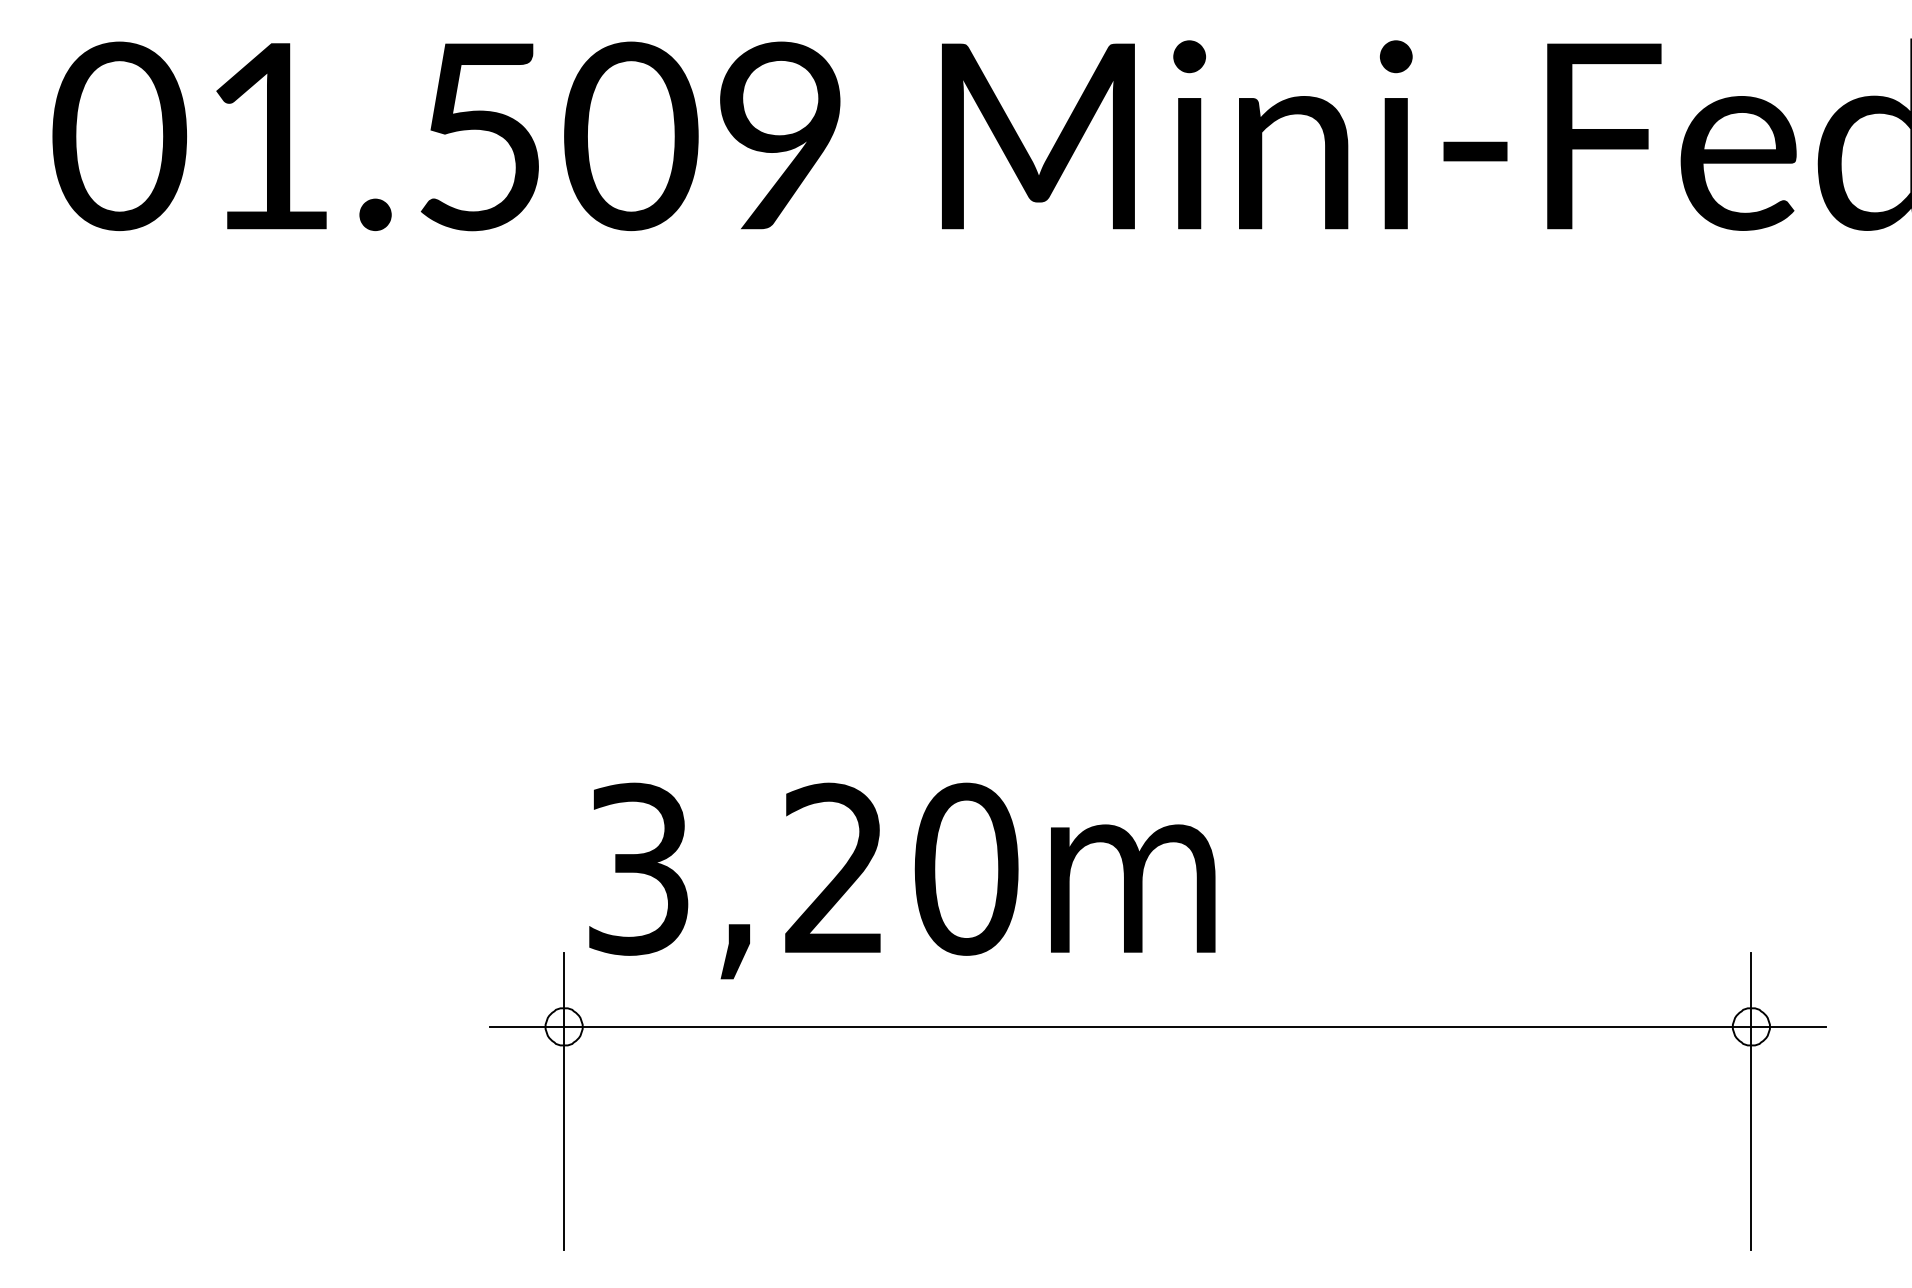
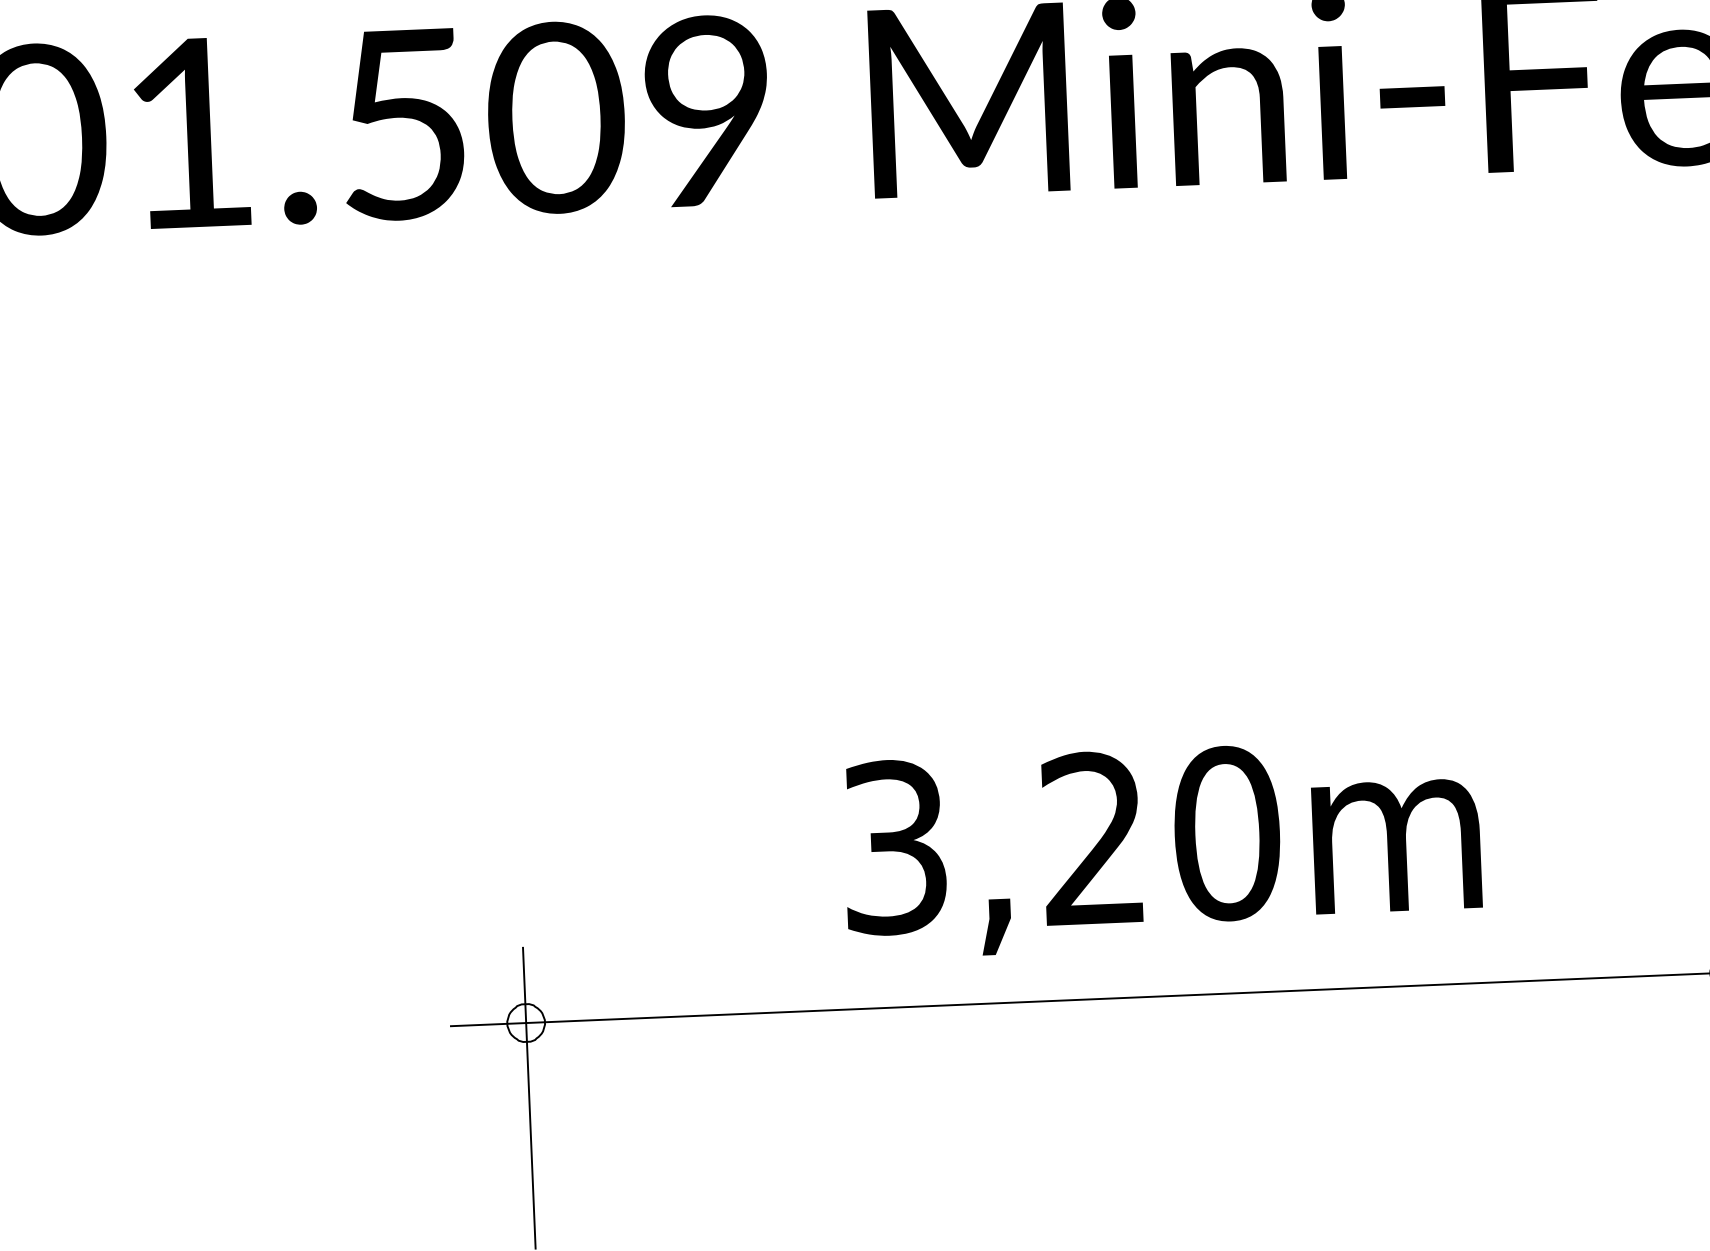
text: (902, 880) -> (1162, 847), moved

